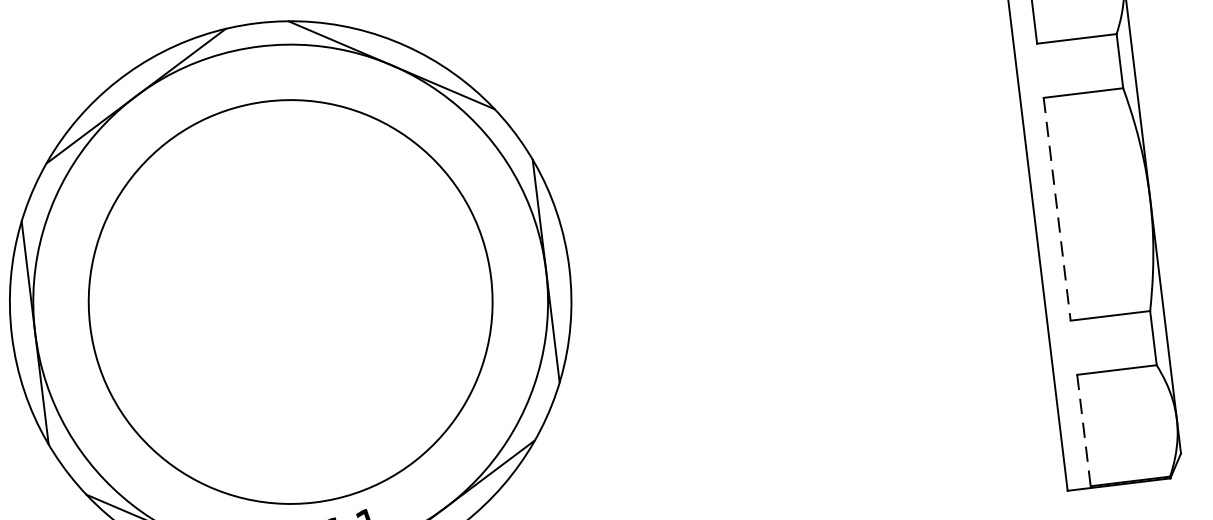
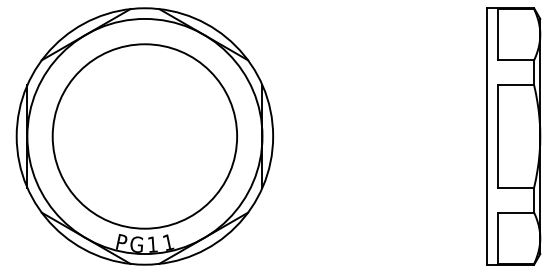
line: (1057, 209) -> (497, 136), dashed -> solid
line: (1083, 431) -> (497, 238), dashed -> solid

